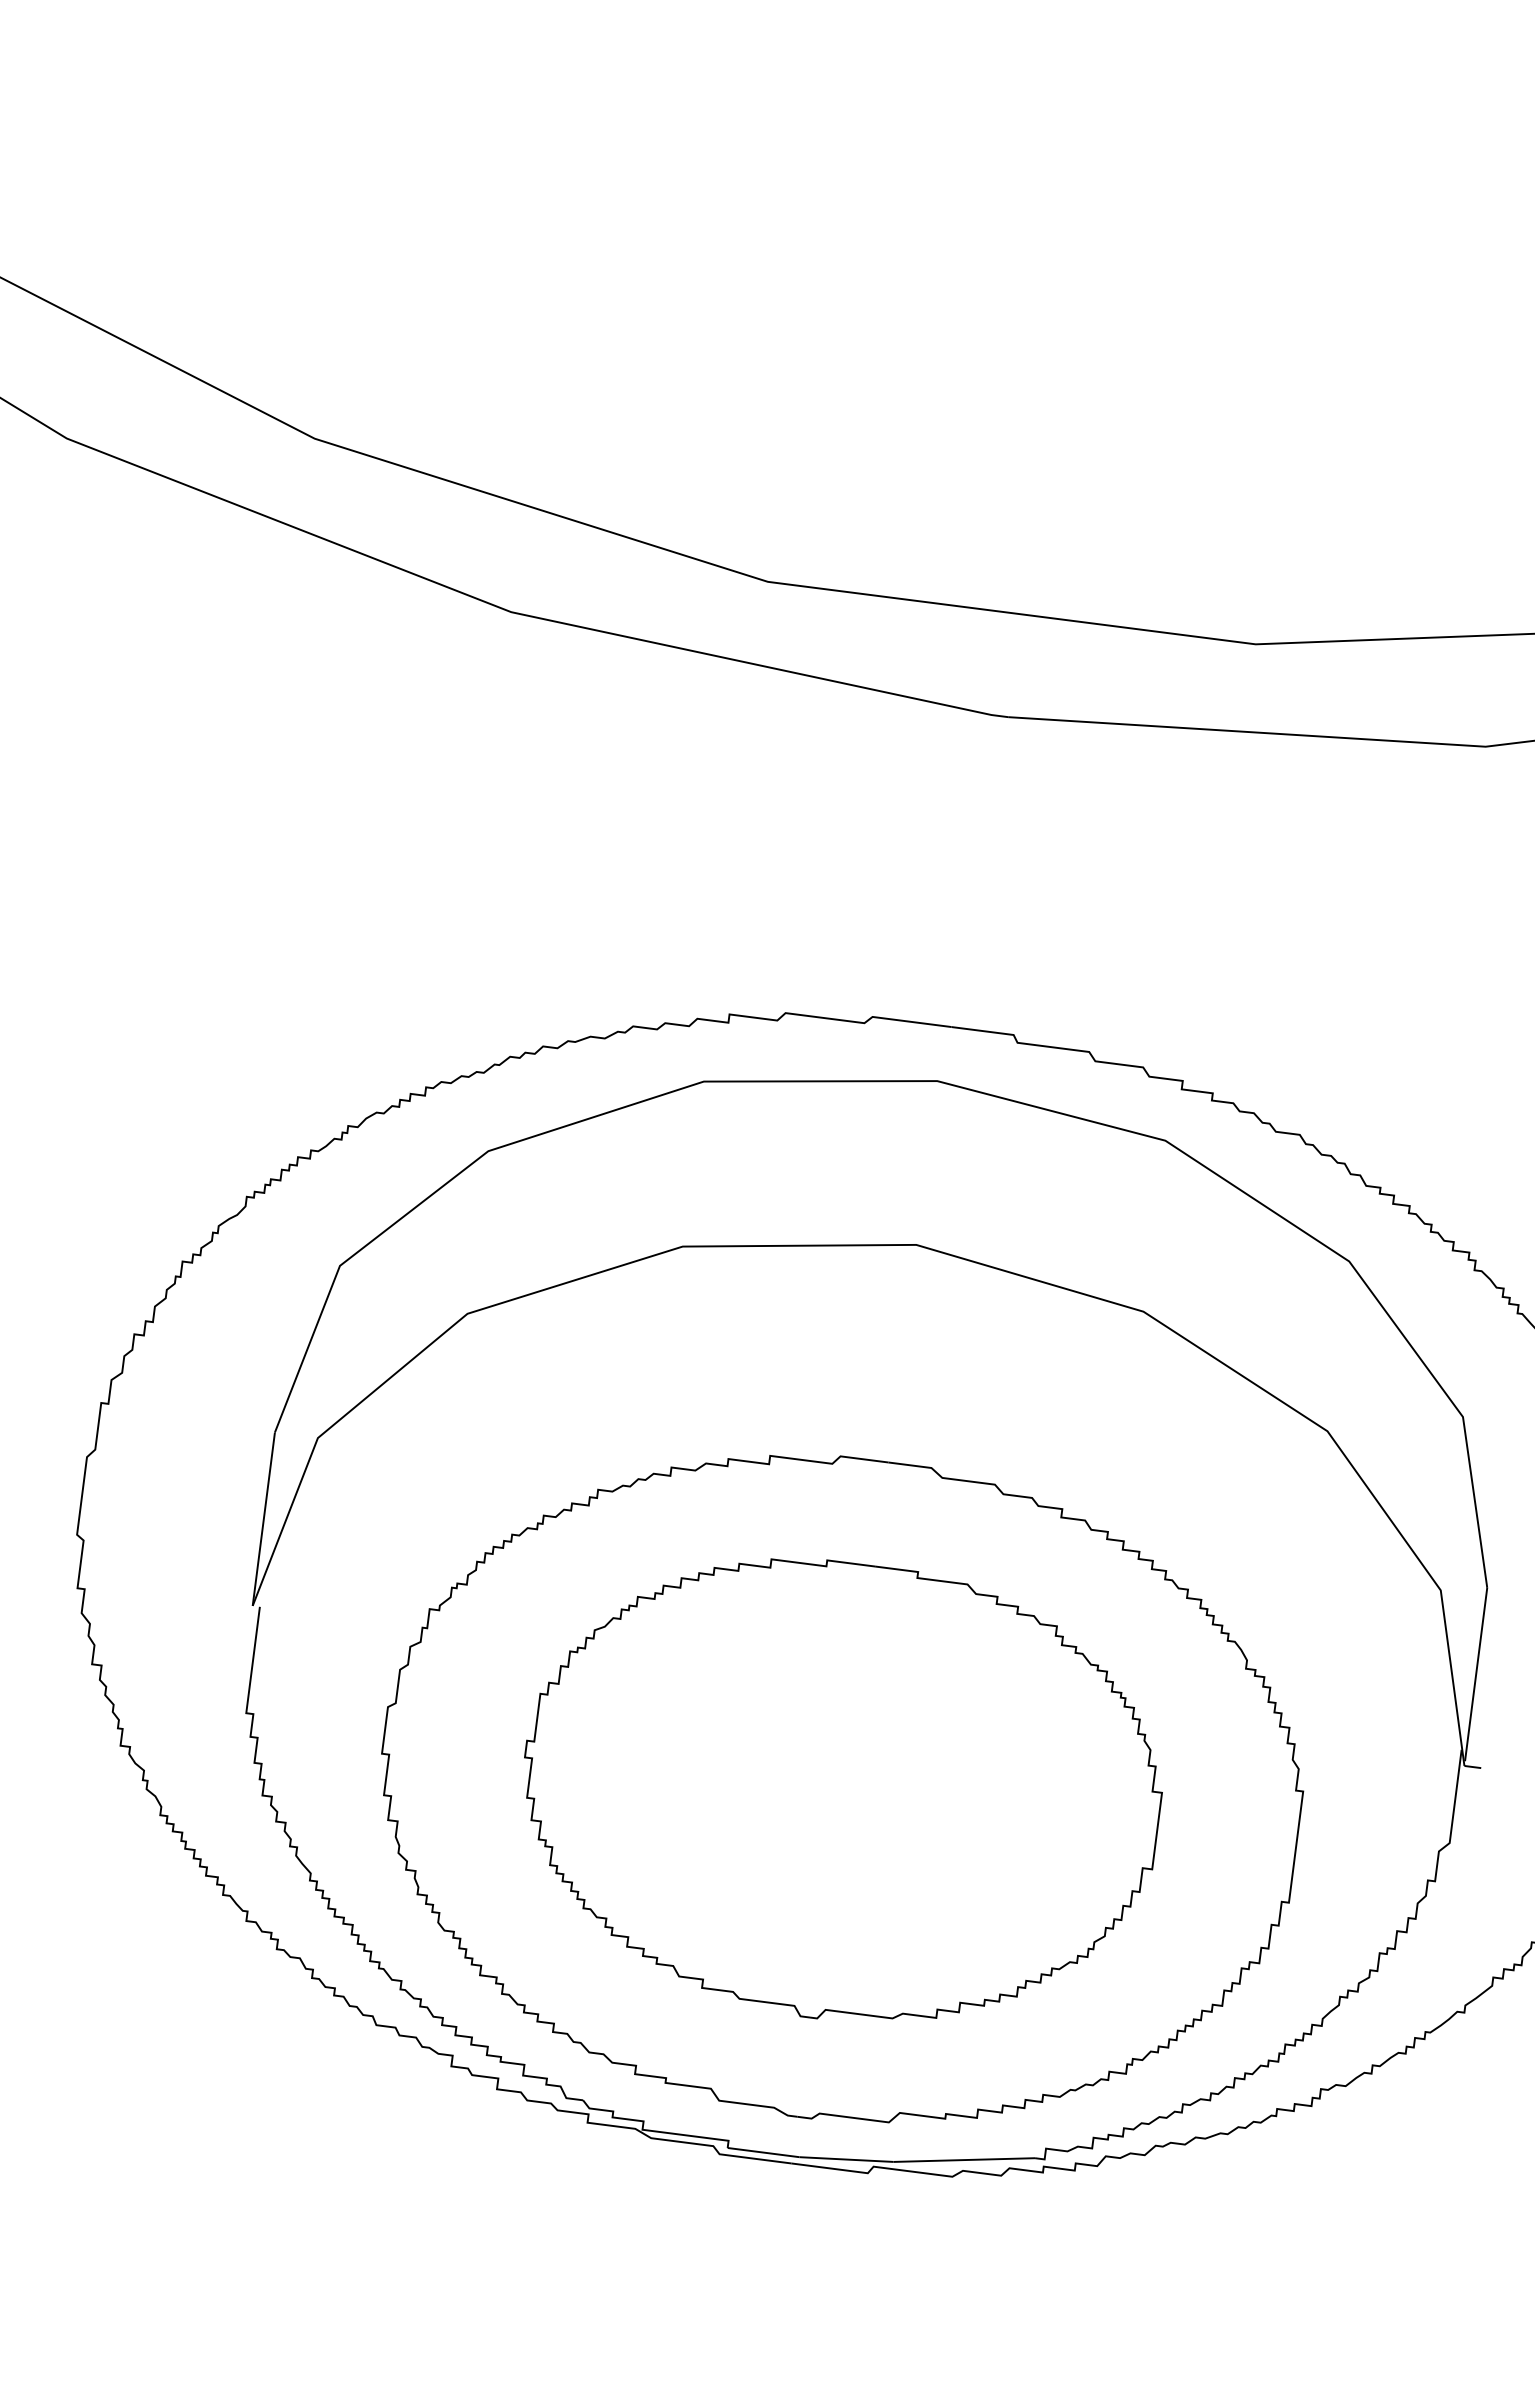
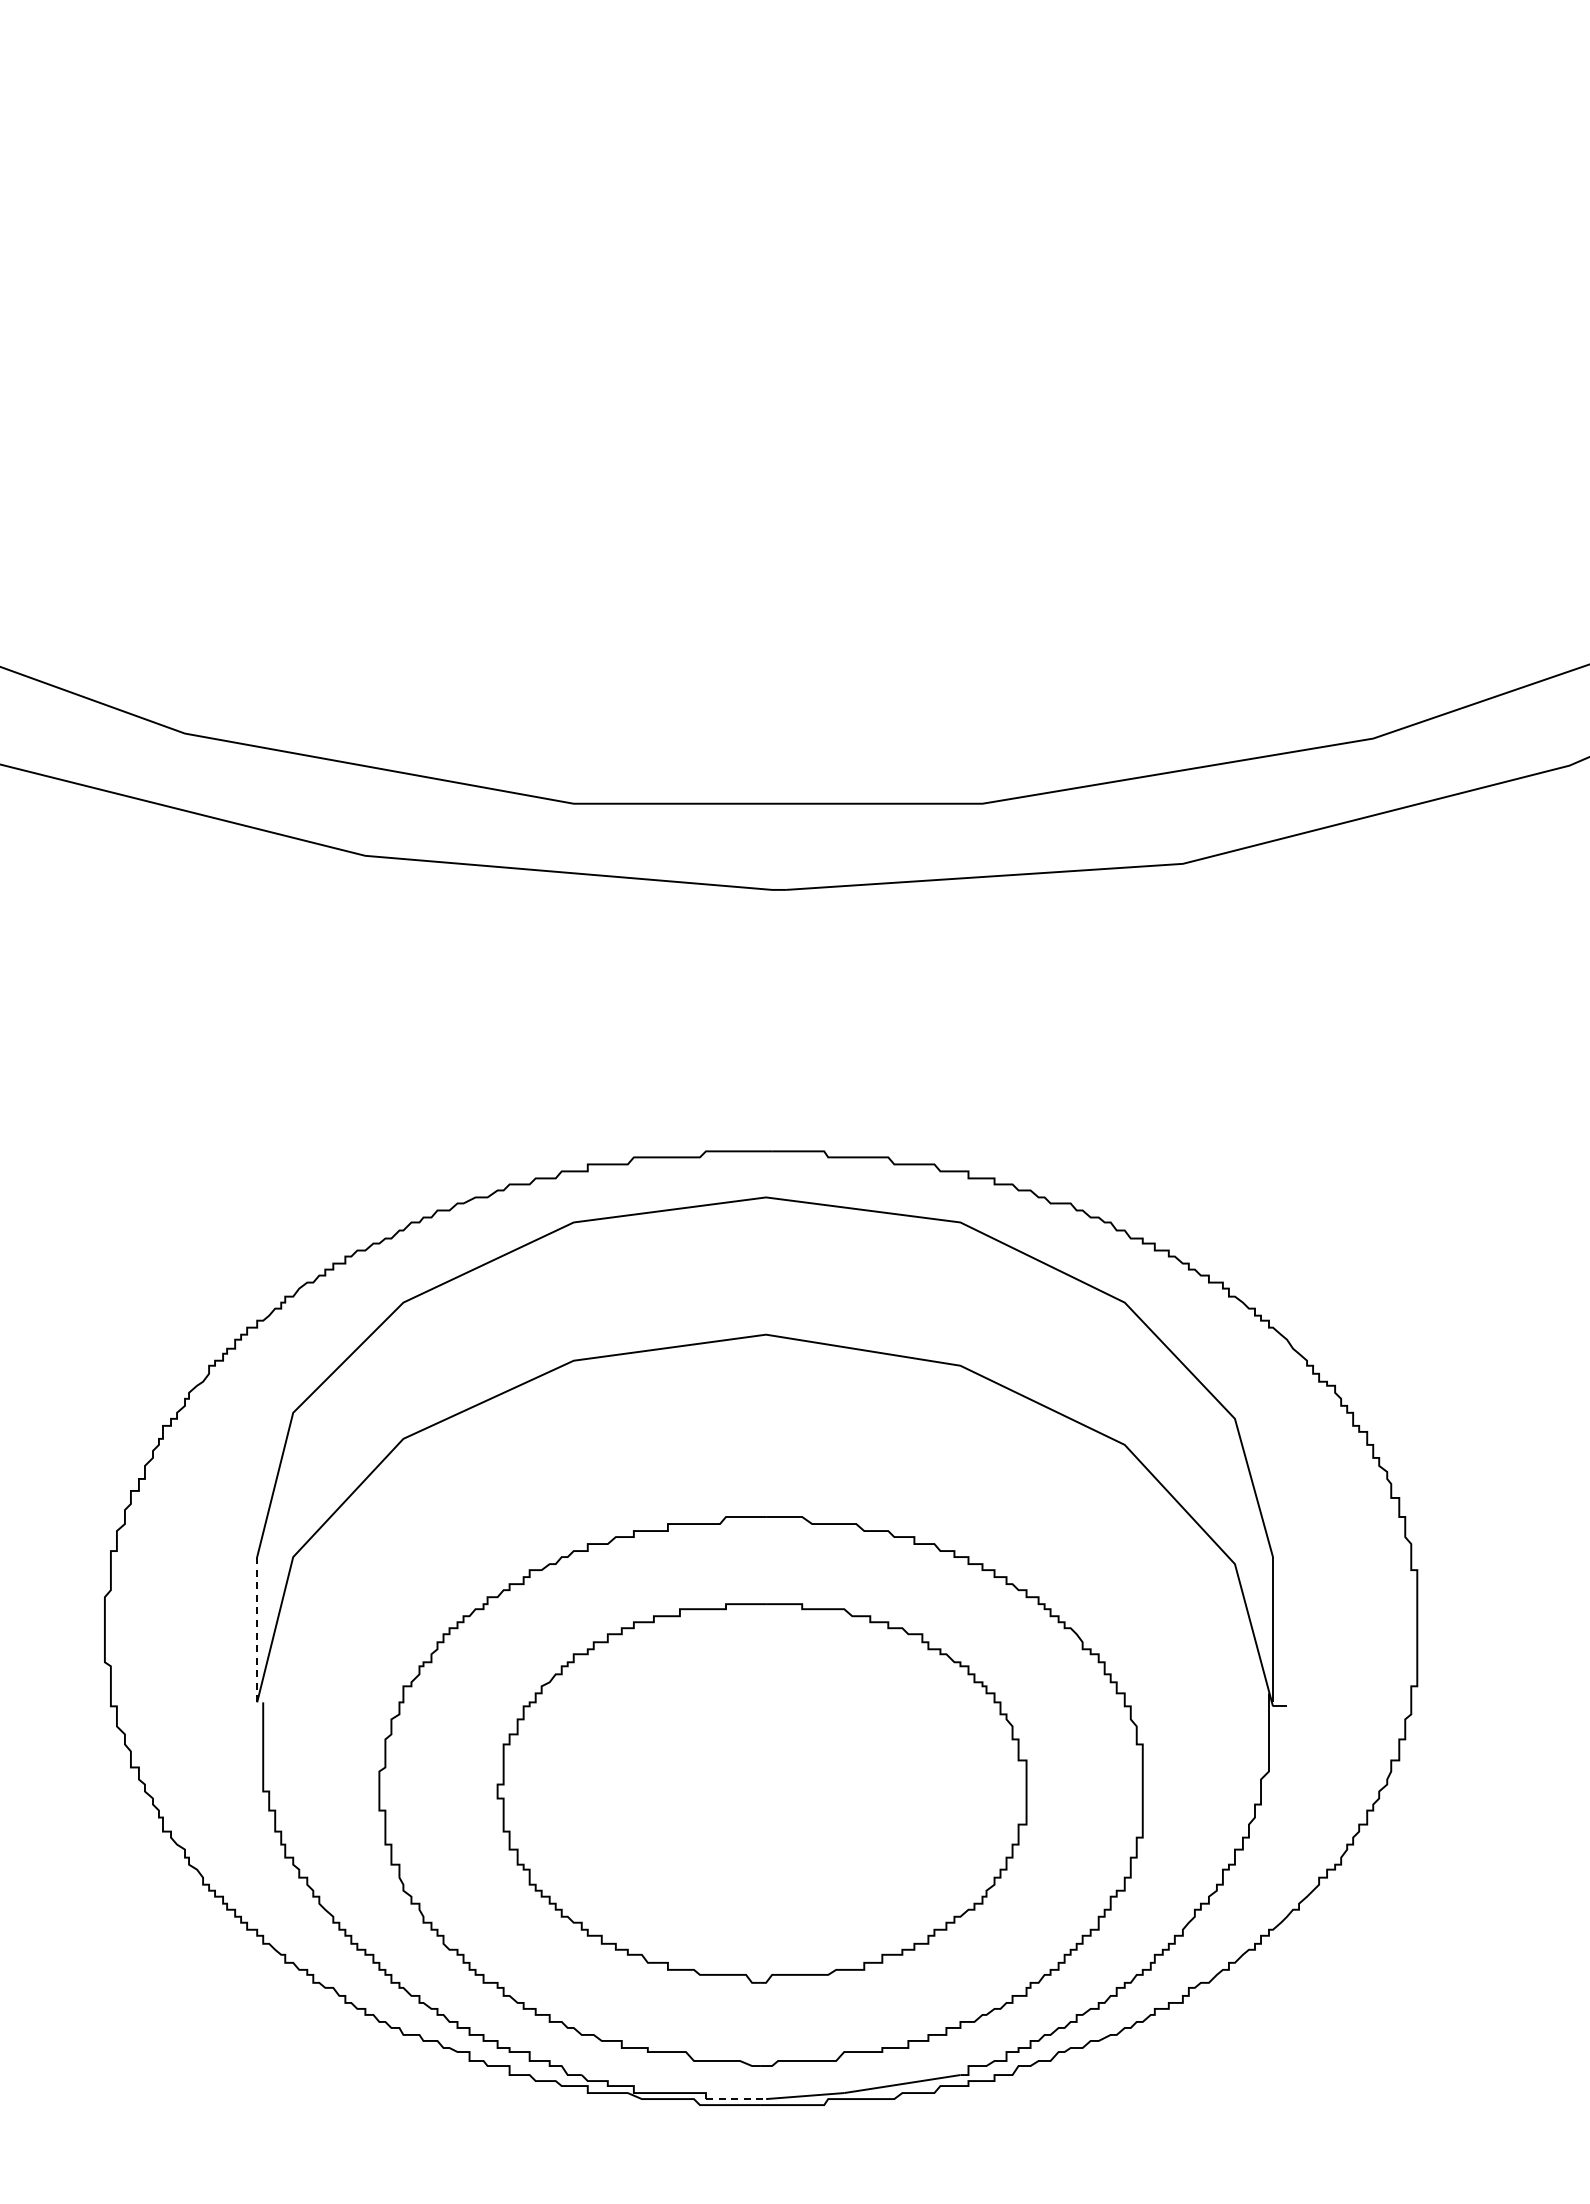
line: (264, 1518) -> (257, 1629), solid -> dashed
line: (764, 2153) -> (736, 2099), solid -> dashed

